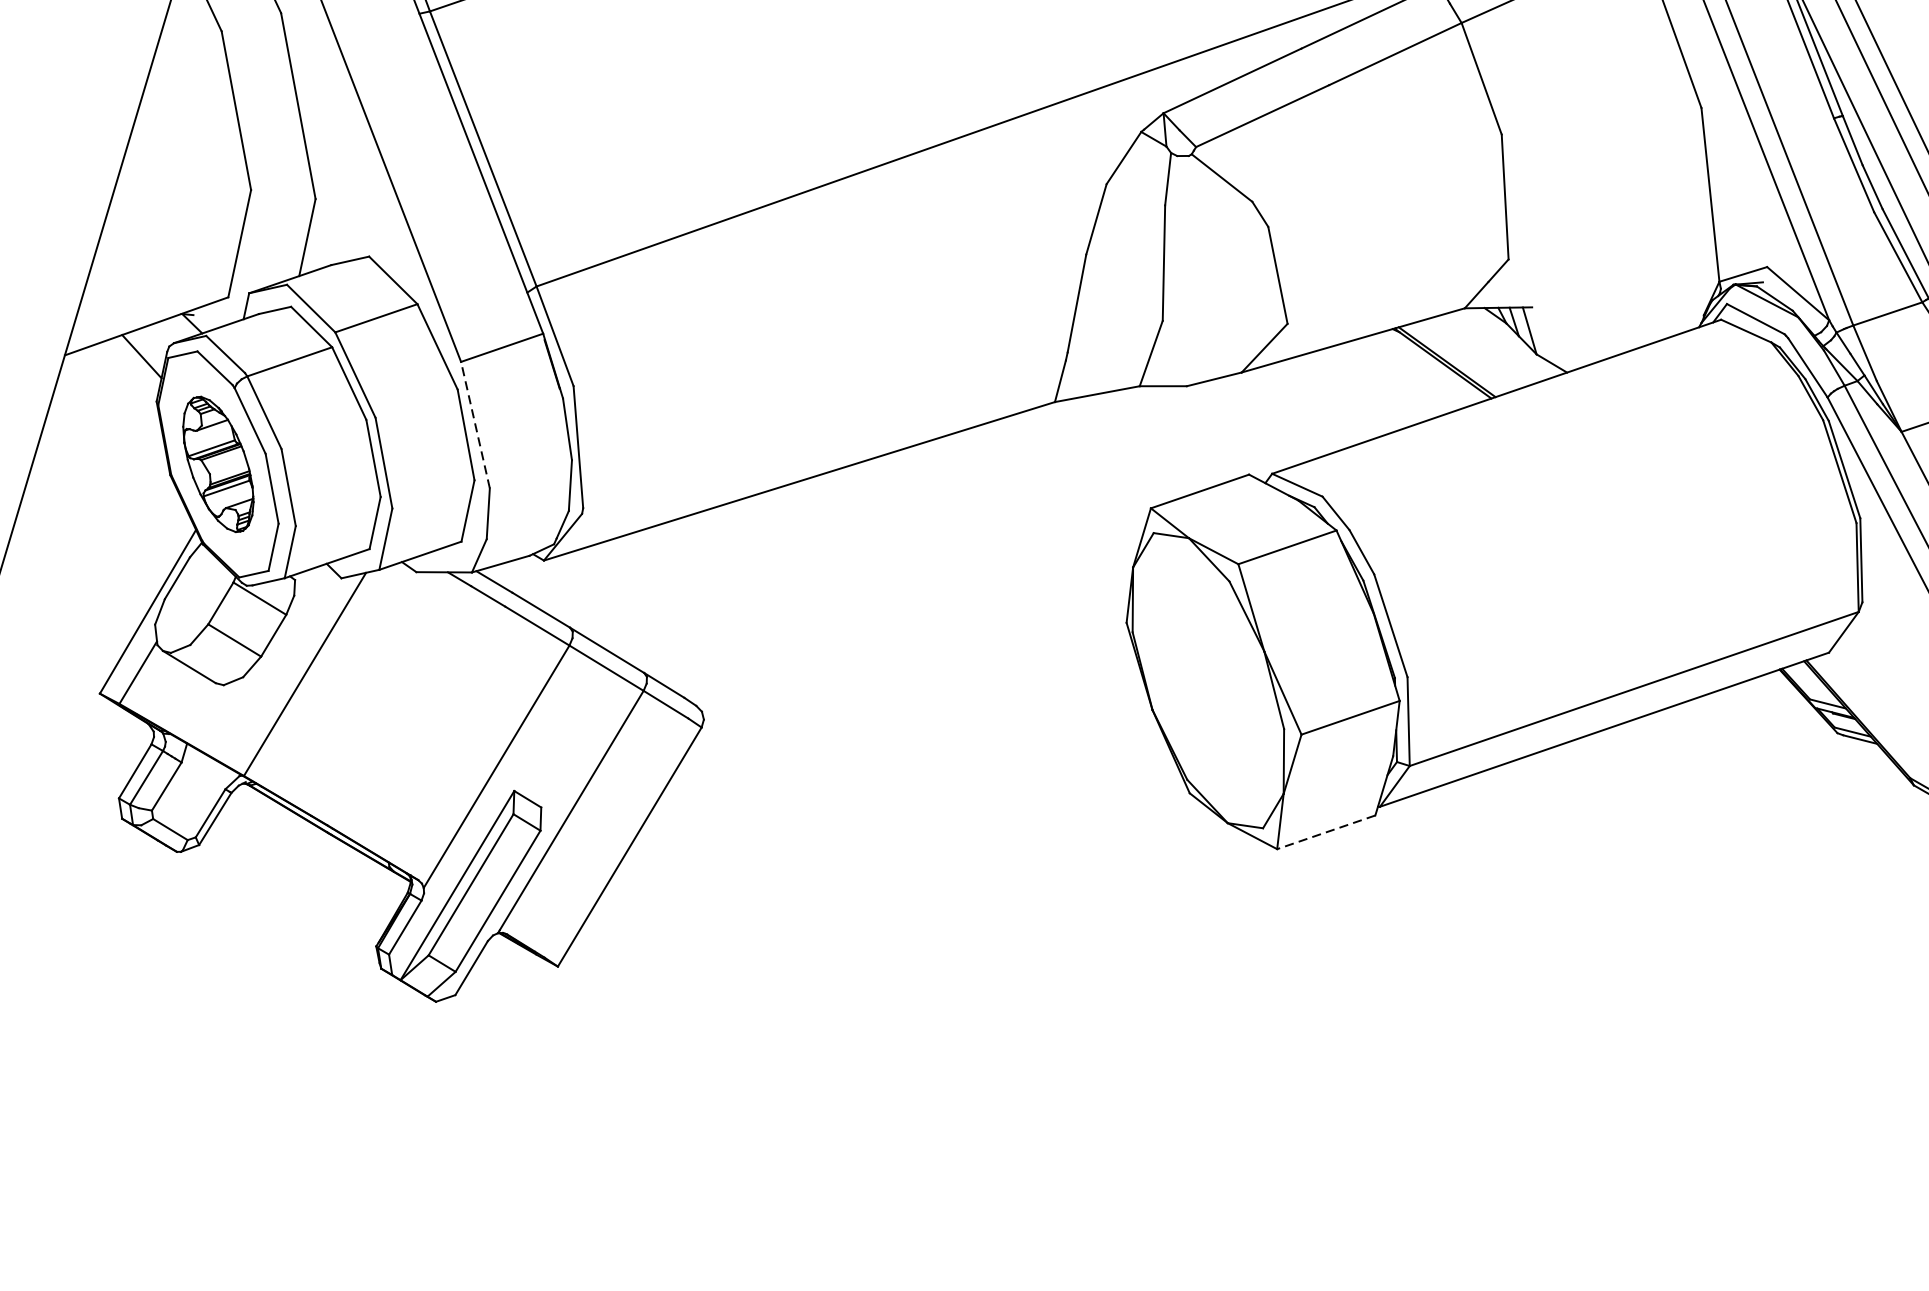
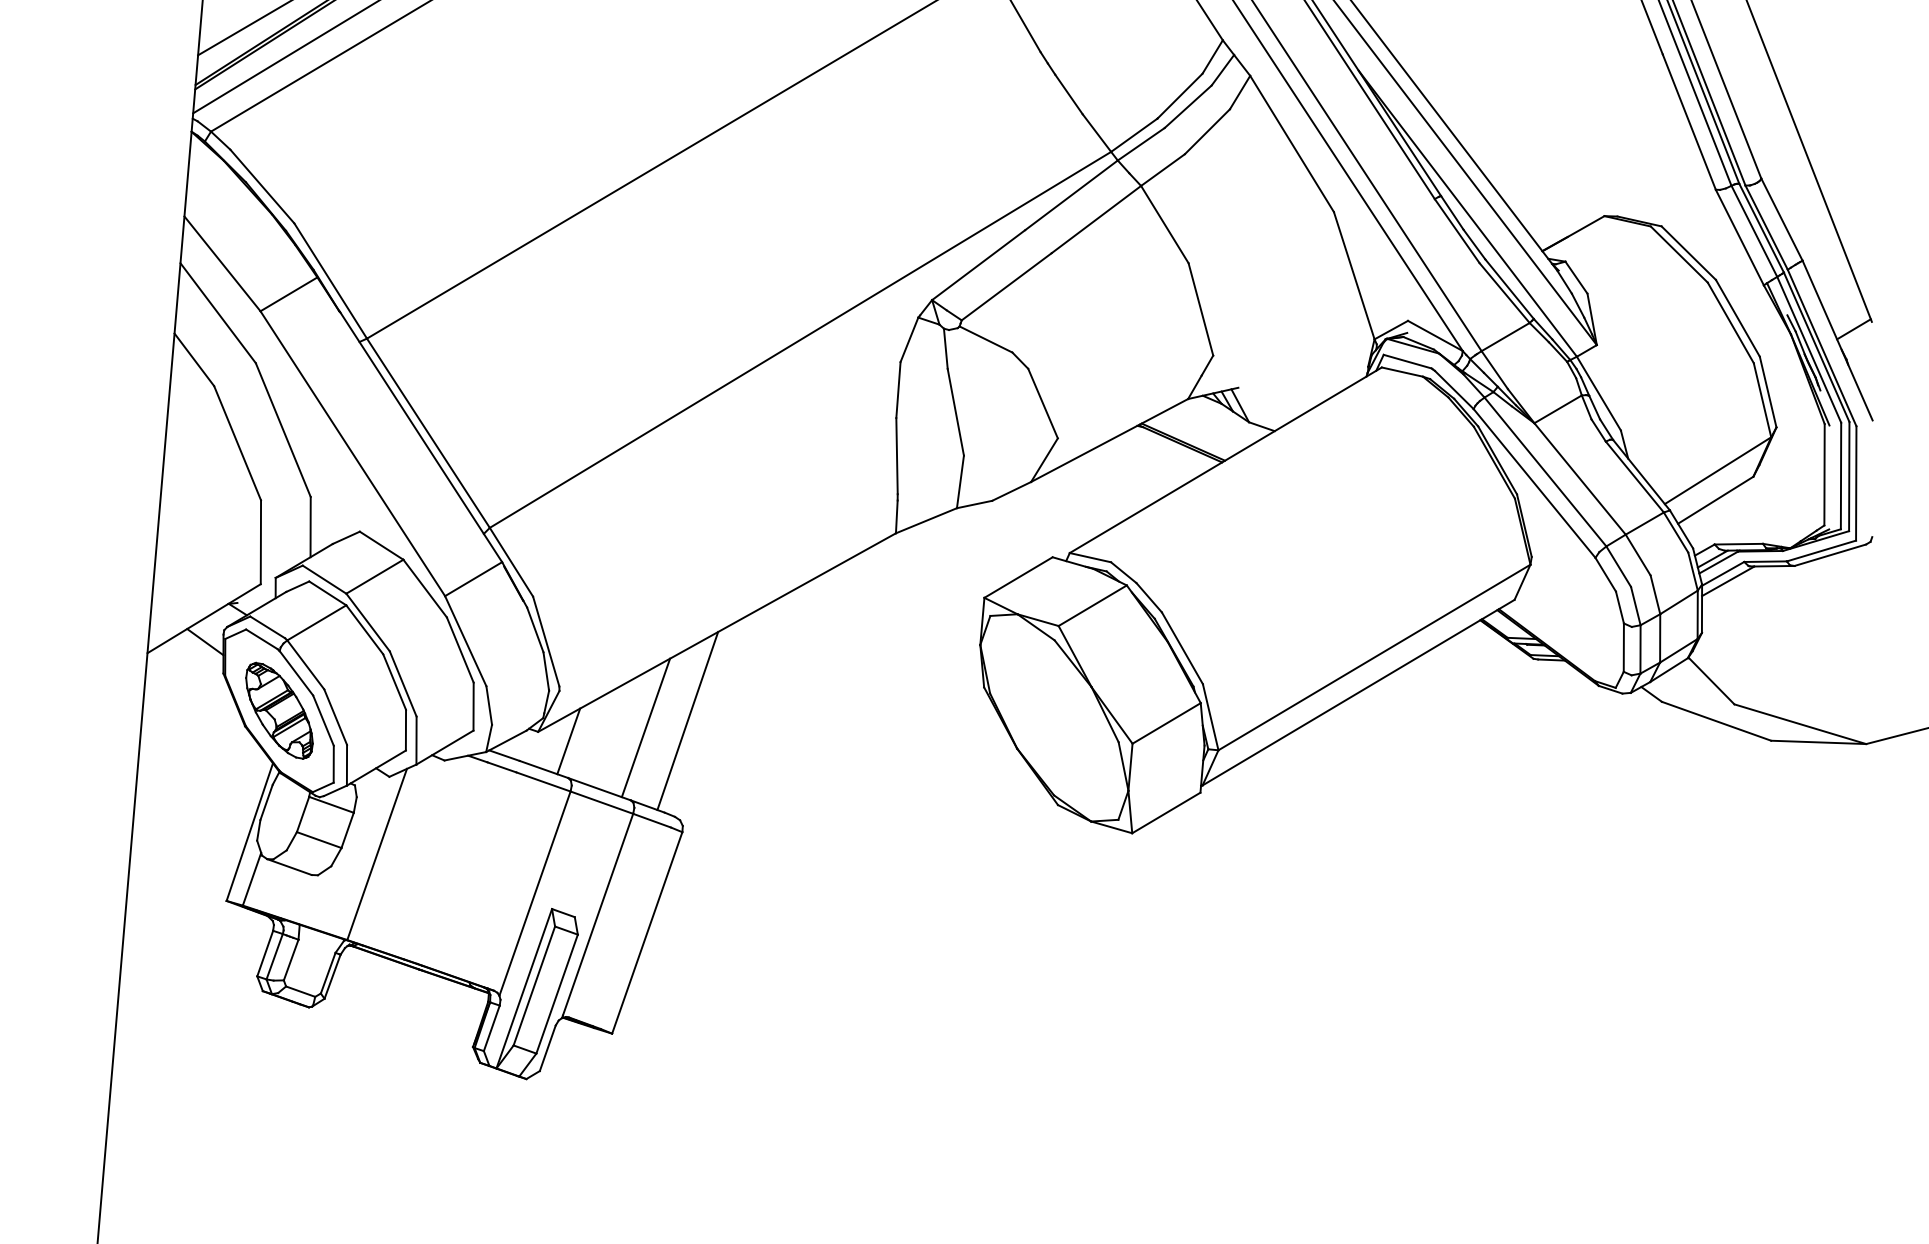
line: (475, 425) -> (465, 641), dashed -> solid
line: (580, 580) -> (568, 741), added
line: (682, 583) -> (645, 727), added
line: (737, 587) -> (687, 721), added
line: (1326, 831) -> (1166, 812), dashed -> solid

